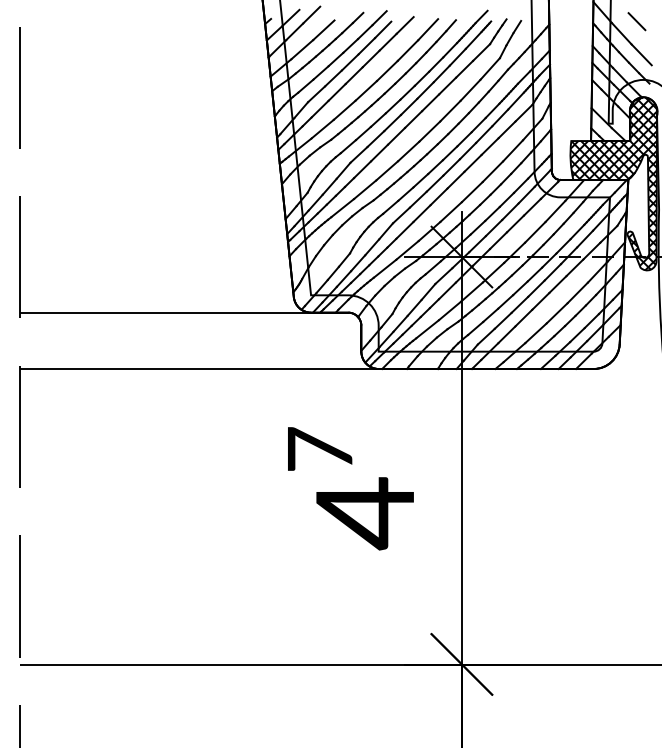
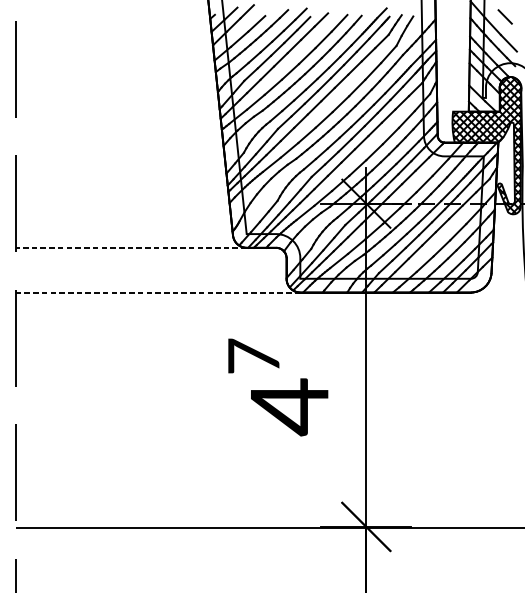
line: (165, 312) -> (131, 247), solid -> dashed
line: (199, 369) -> (158, 292), solid -> dashed

